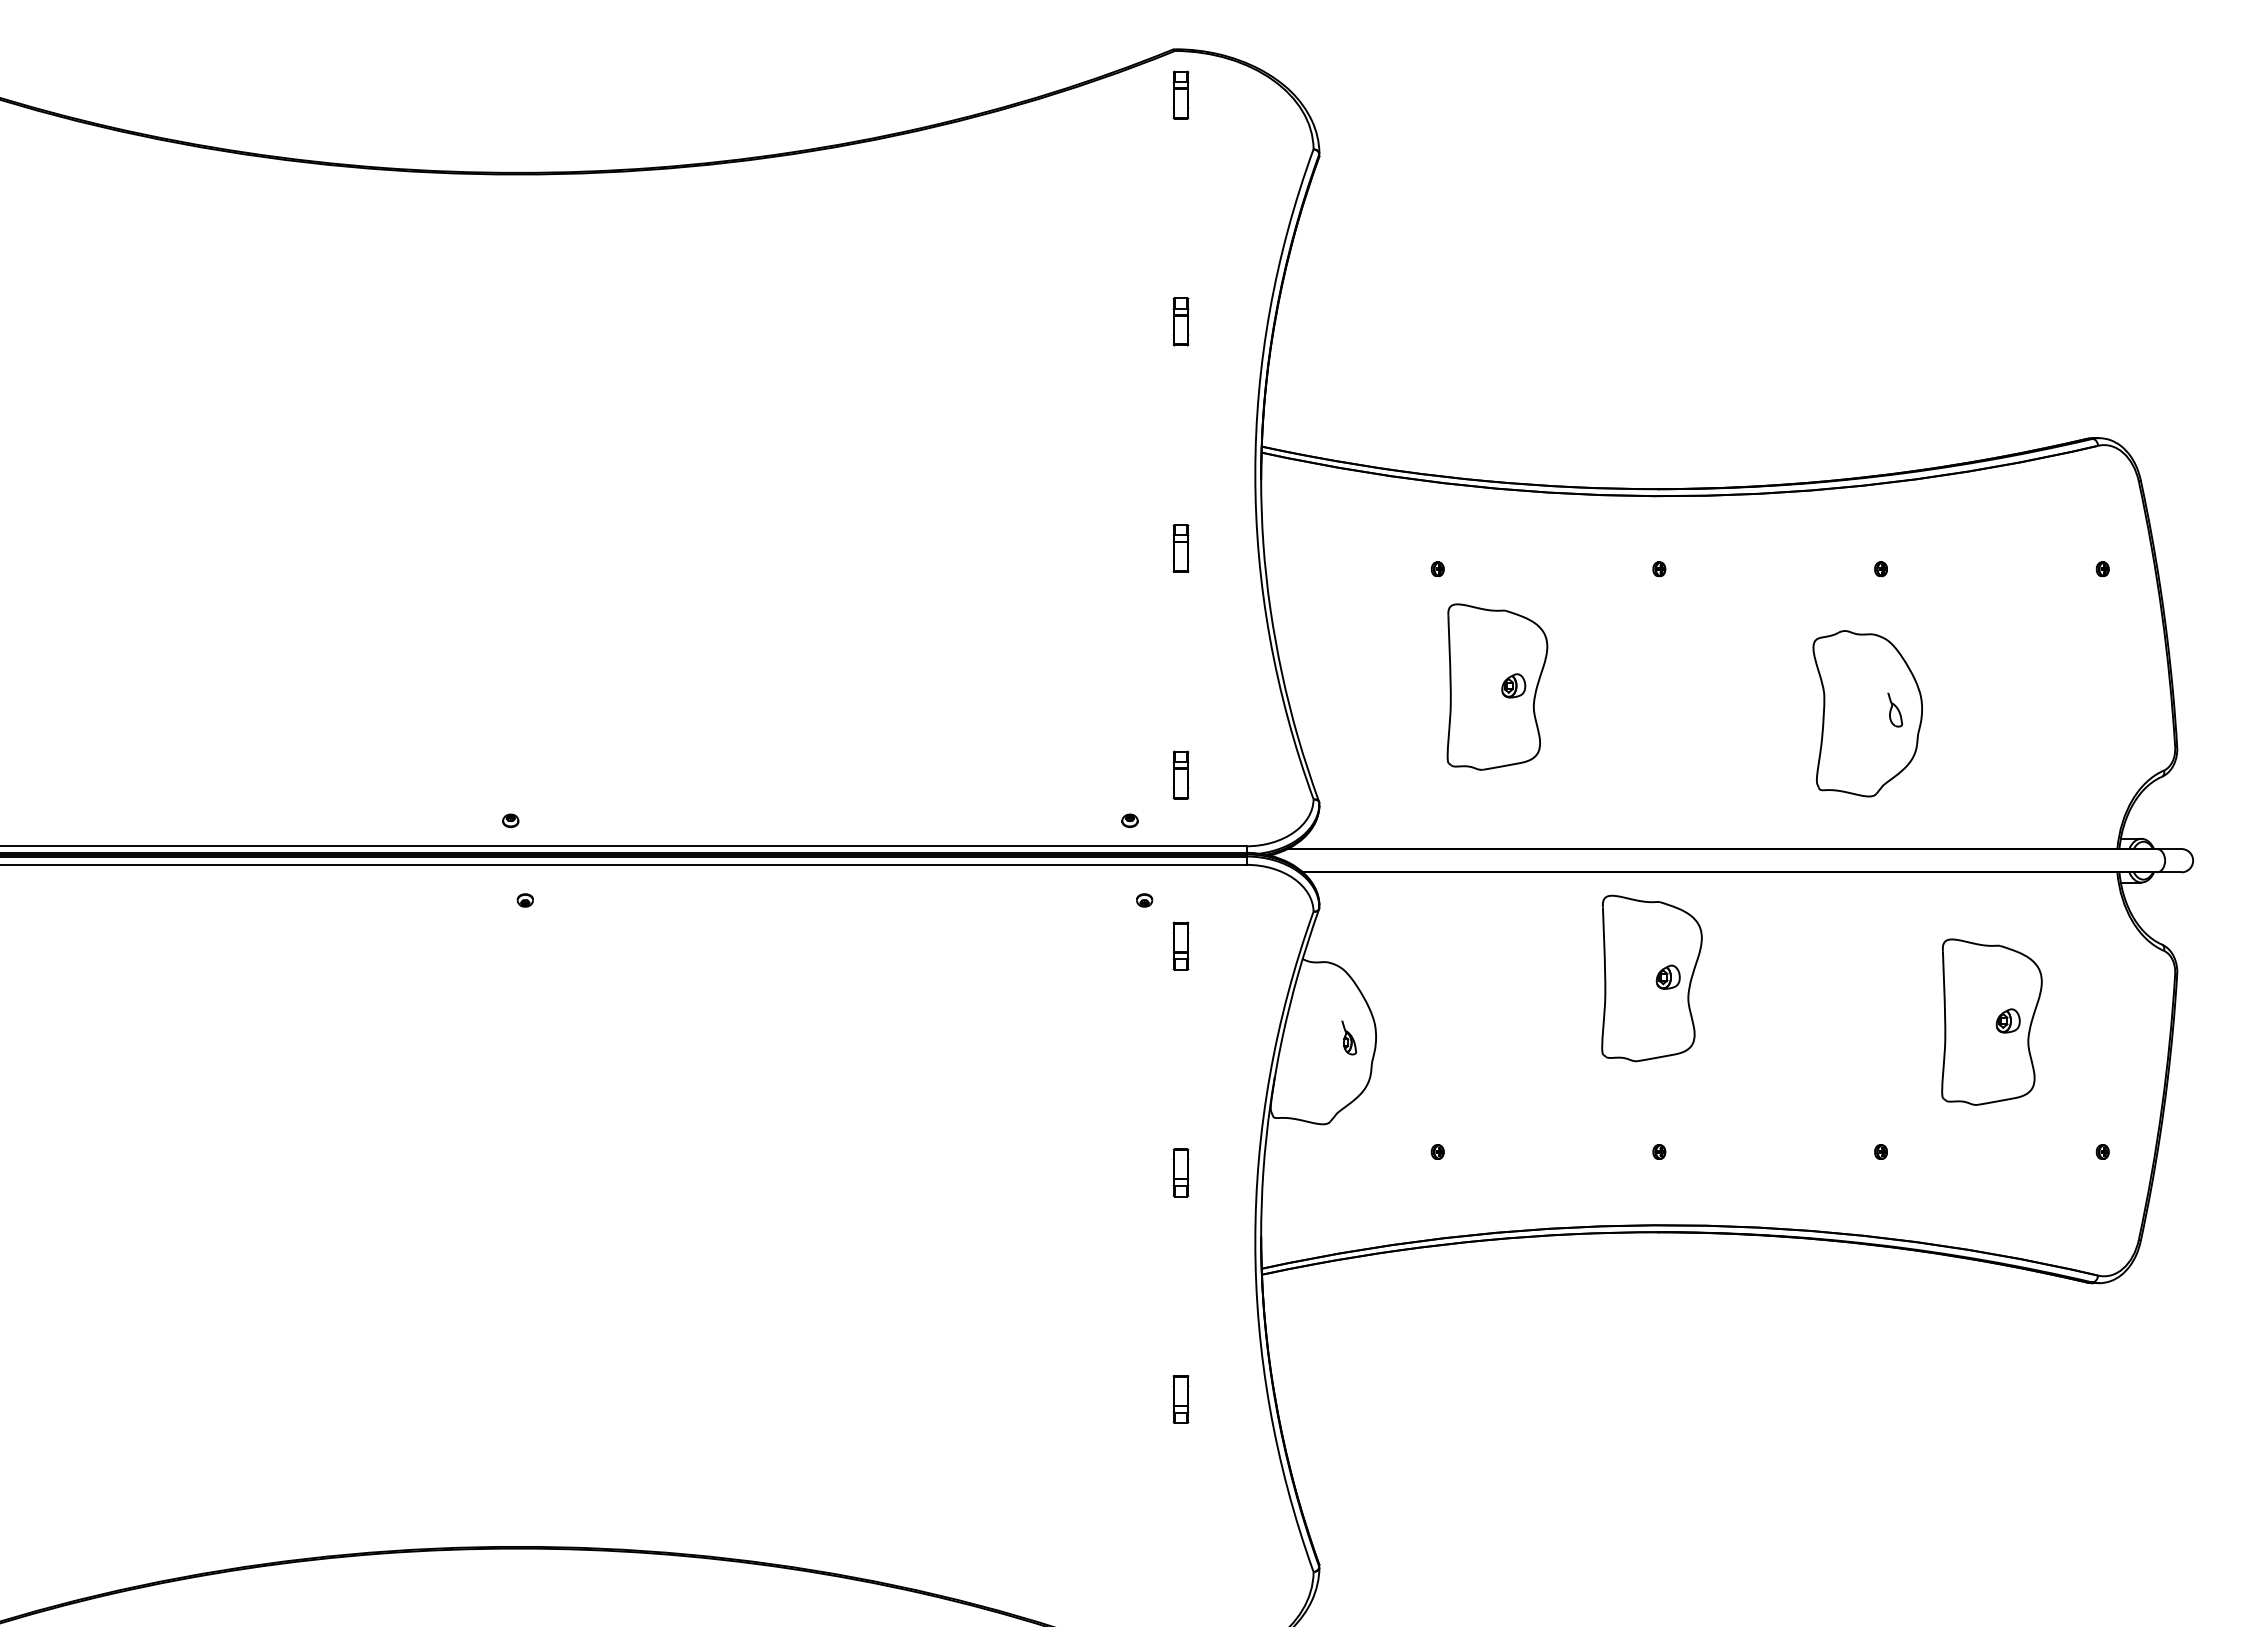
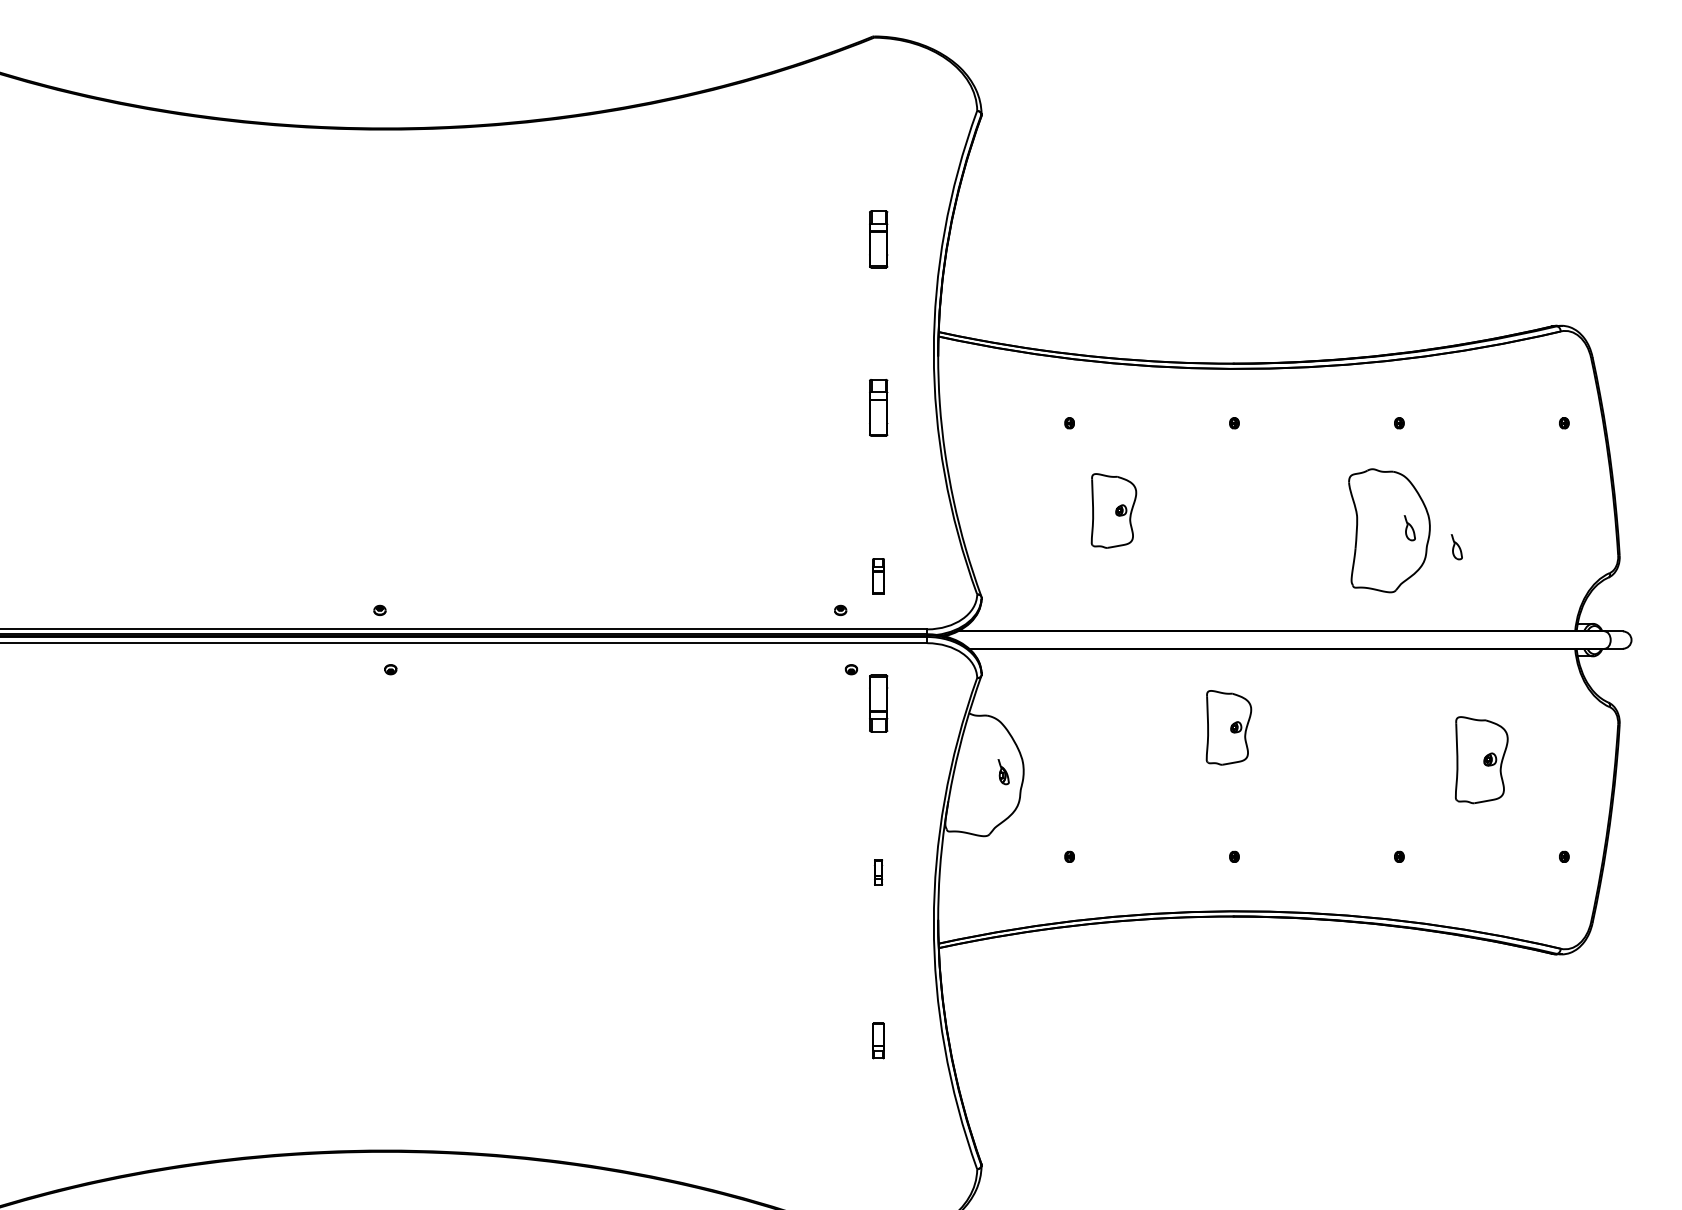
part: (1180, 95) -> (878, 70), removed
part: (1180, 320) -> (878, 238), size x1.6
part: (1180, 548) -> (878, 407), size x1.6
part: (1496, 686) -> (1113, 510), size x0.6
part: (1957, 736) -> (1456, 547), added
part: (1180, 945) -> (878, 703), size x1.6
part: (1651, 978) -> (1228, 727), size x0.6
part: (1991, 1021) -> (1481, 759), size x0.7
part: (1180, 1173) -> (878, 872), size x0.7

